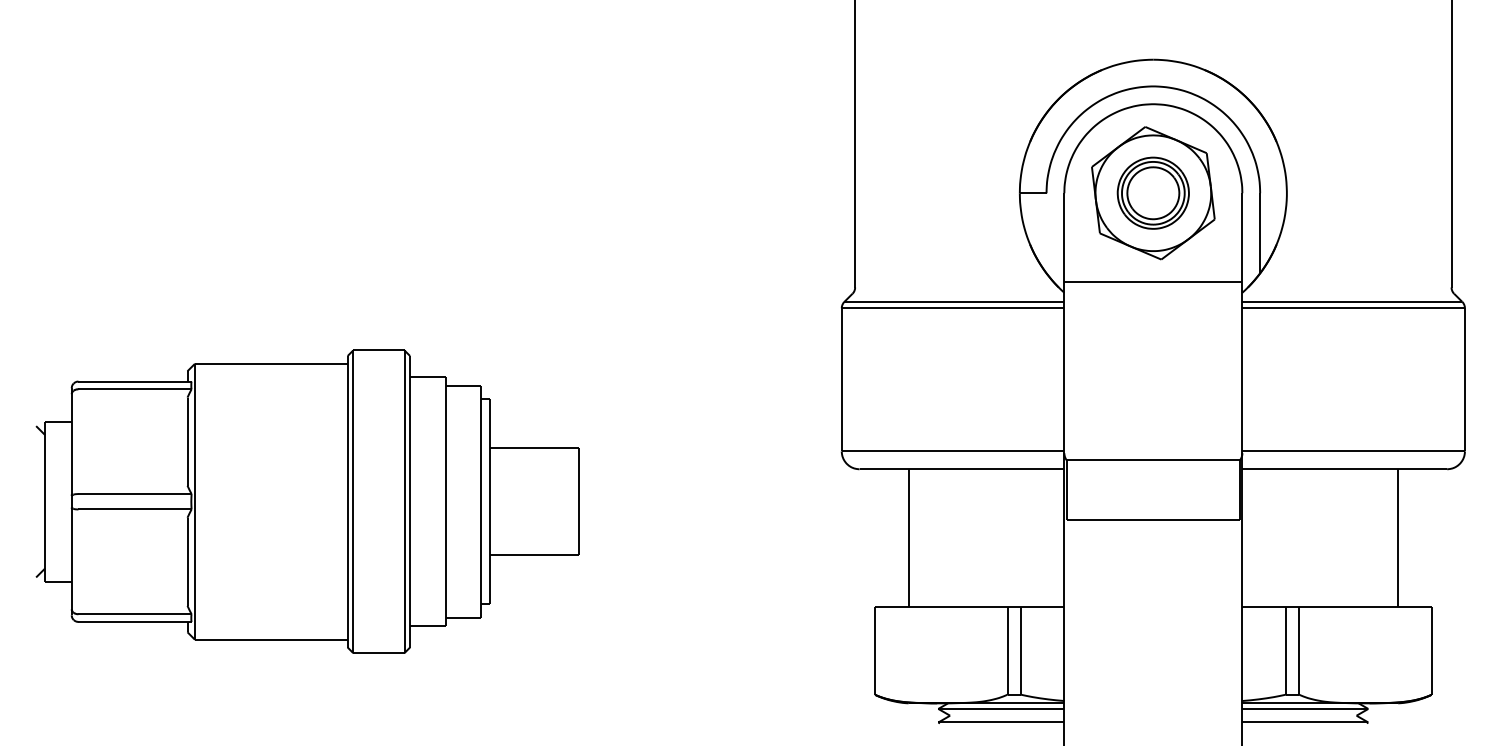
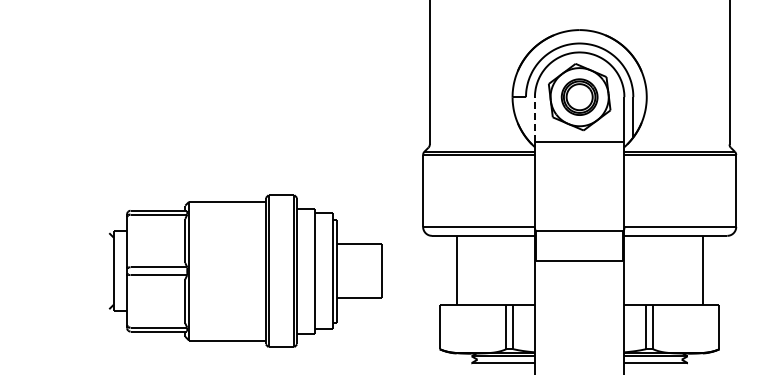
line: (1063, 237) -> (534, 119), solid -> dashed
part: (307, 500) -> (245, 270), moved

